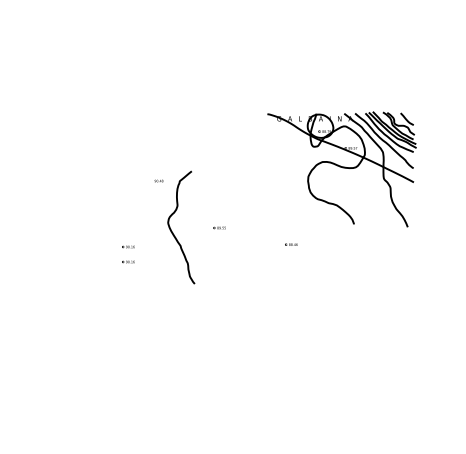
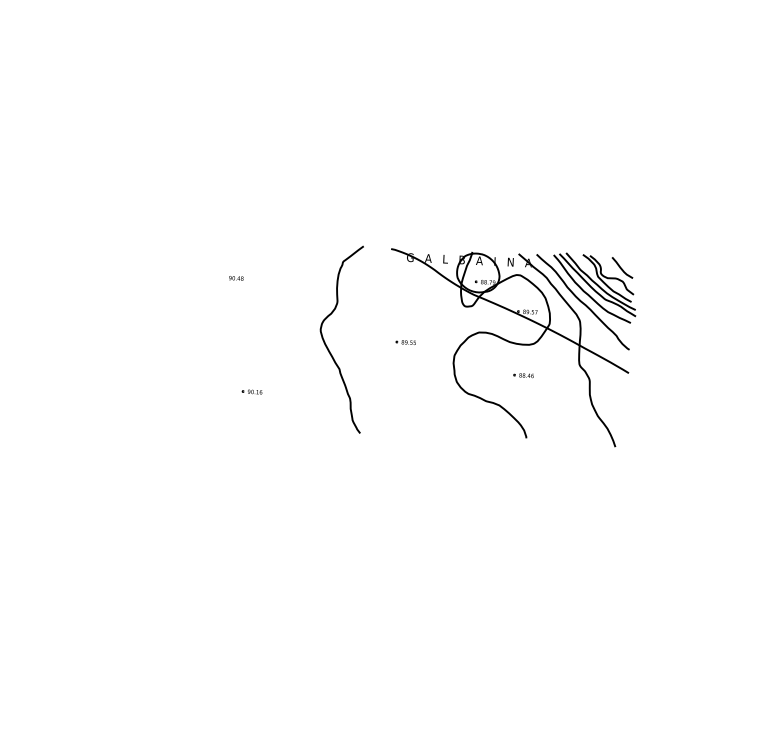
part: (341, 169) -> (509, 346), moved
text: (158, 180) -> (235, 277), moved
part: (128, 246) -> (253, 366), removed

